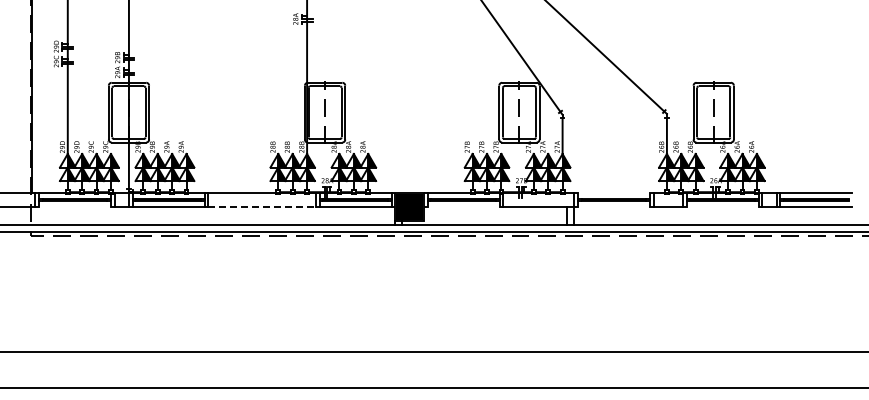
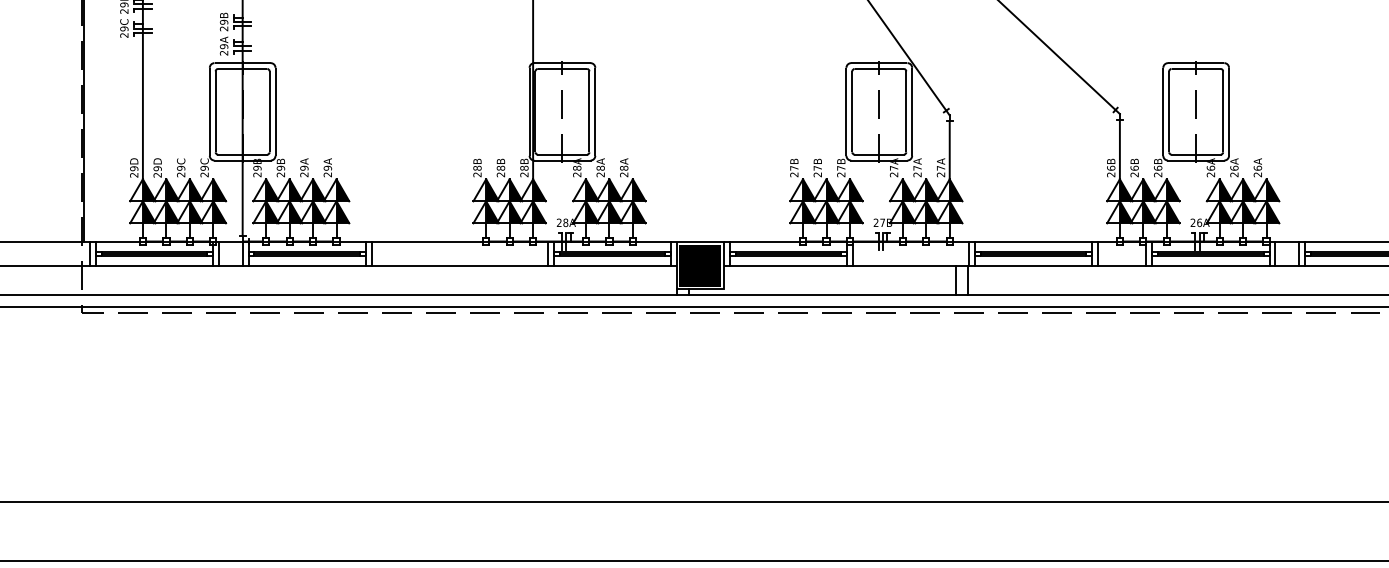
line: (614, 192) -> (1034, 242), added
line: (74, 206) -> (153, 264), added
line: (262, 206) -> (460, 264), dashed -> solid
line: (463, 206) -> (788, 264), added
line: (614, 206) -> (1034, 264), added
line: (722, 206) -> (1210, 264), added

